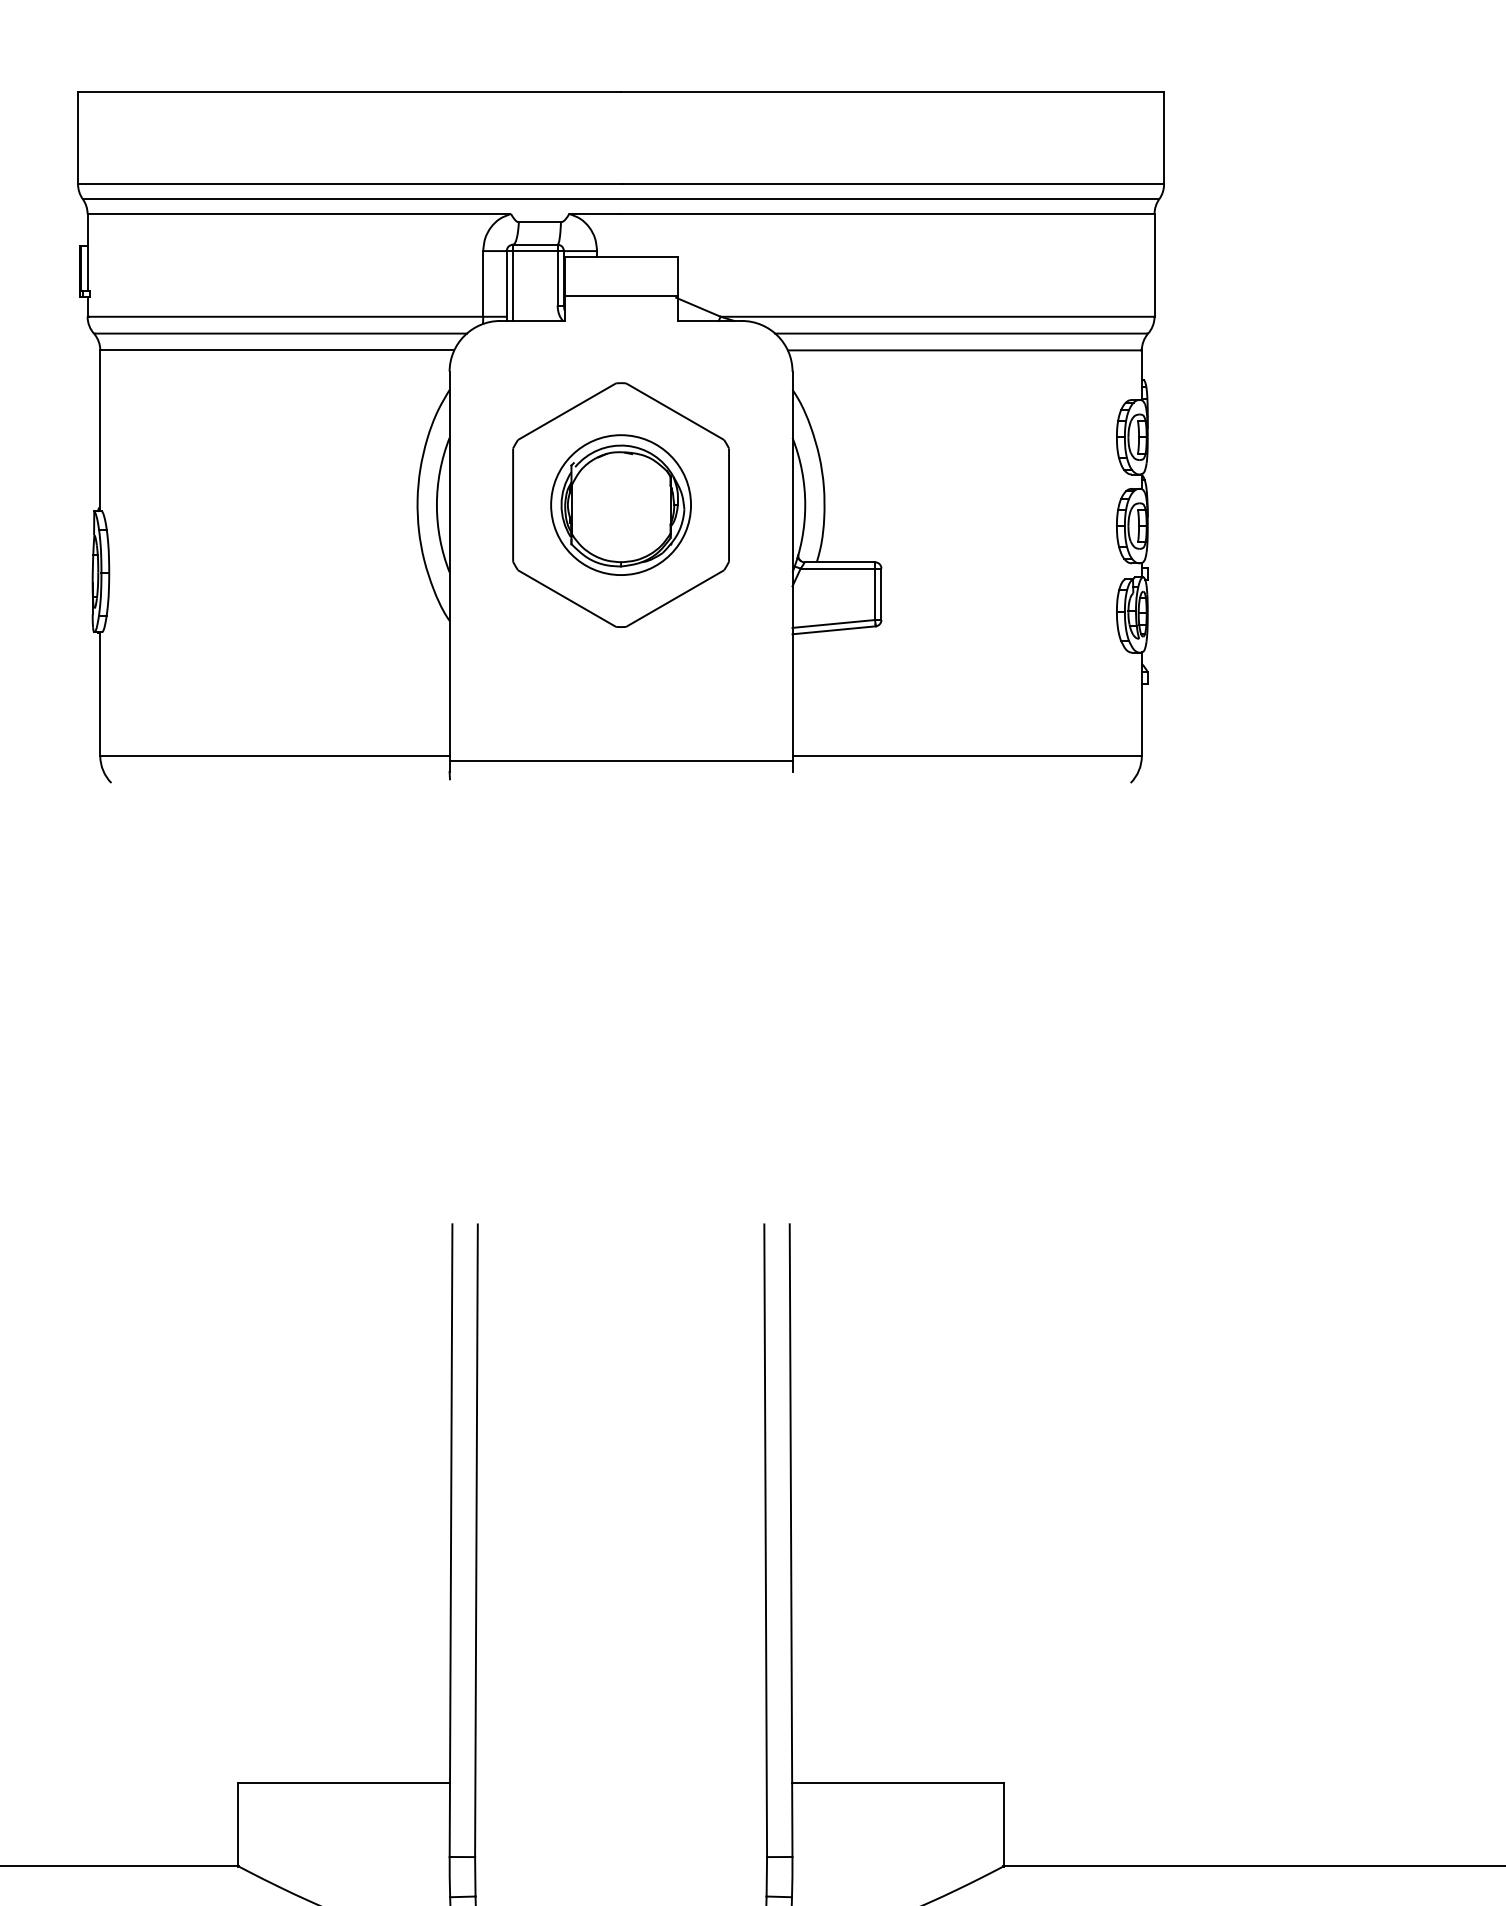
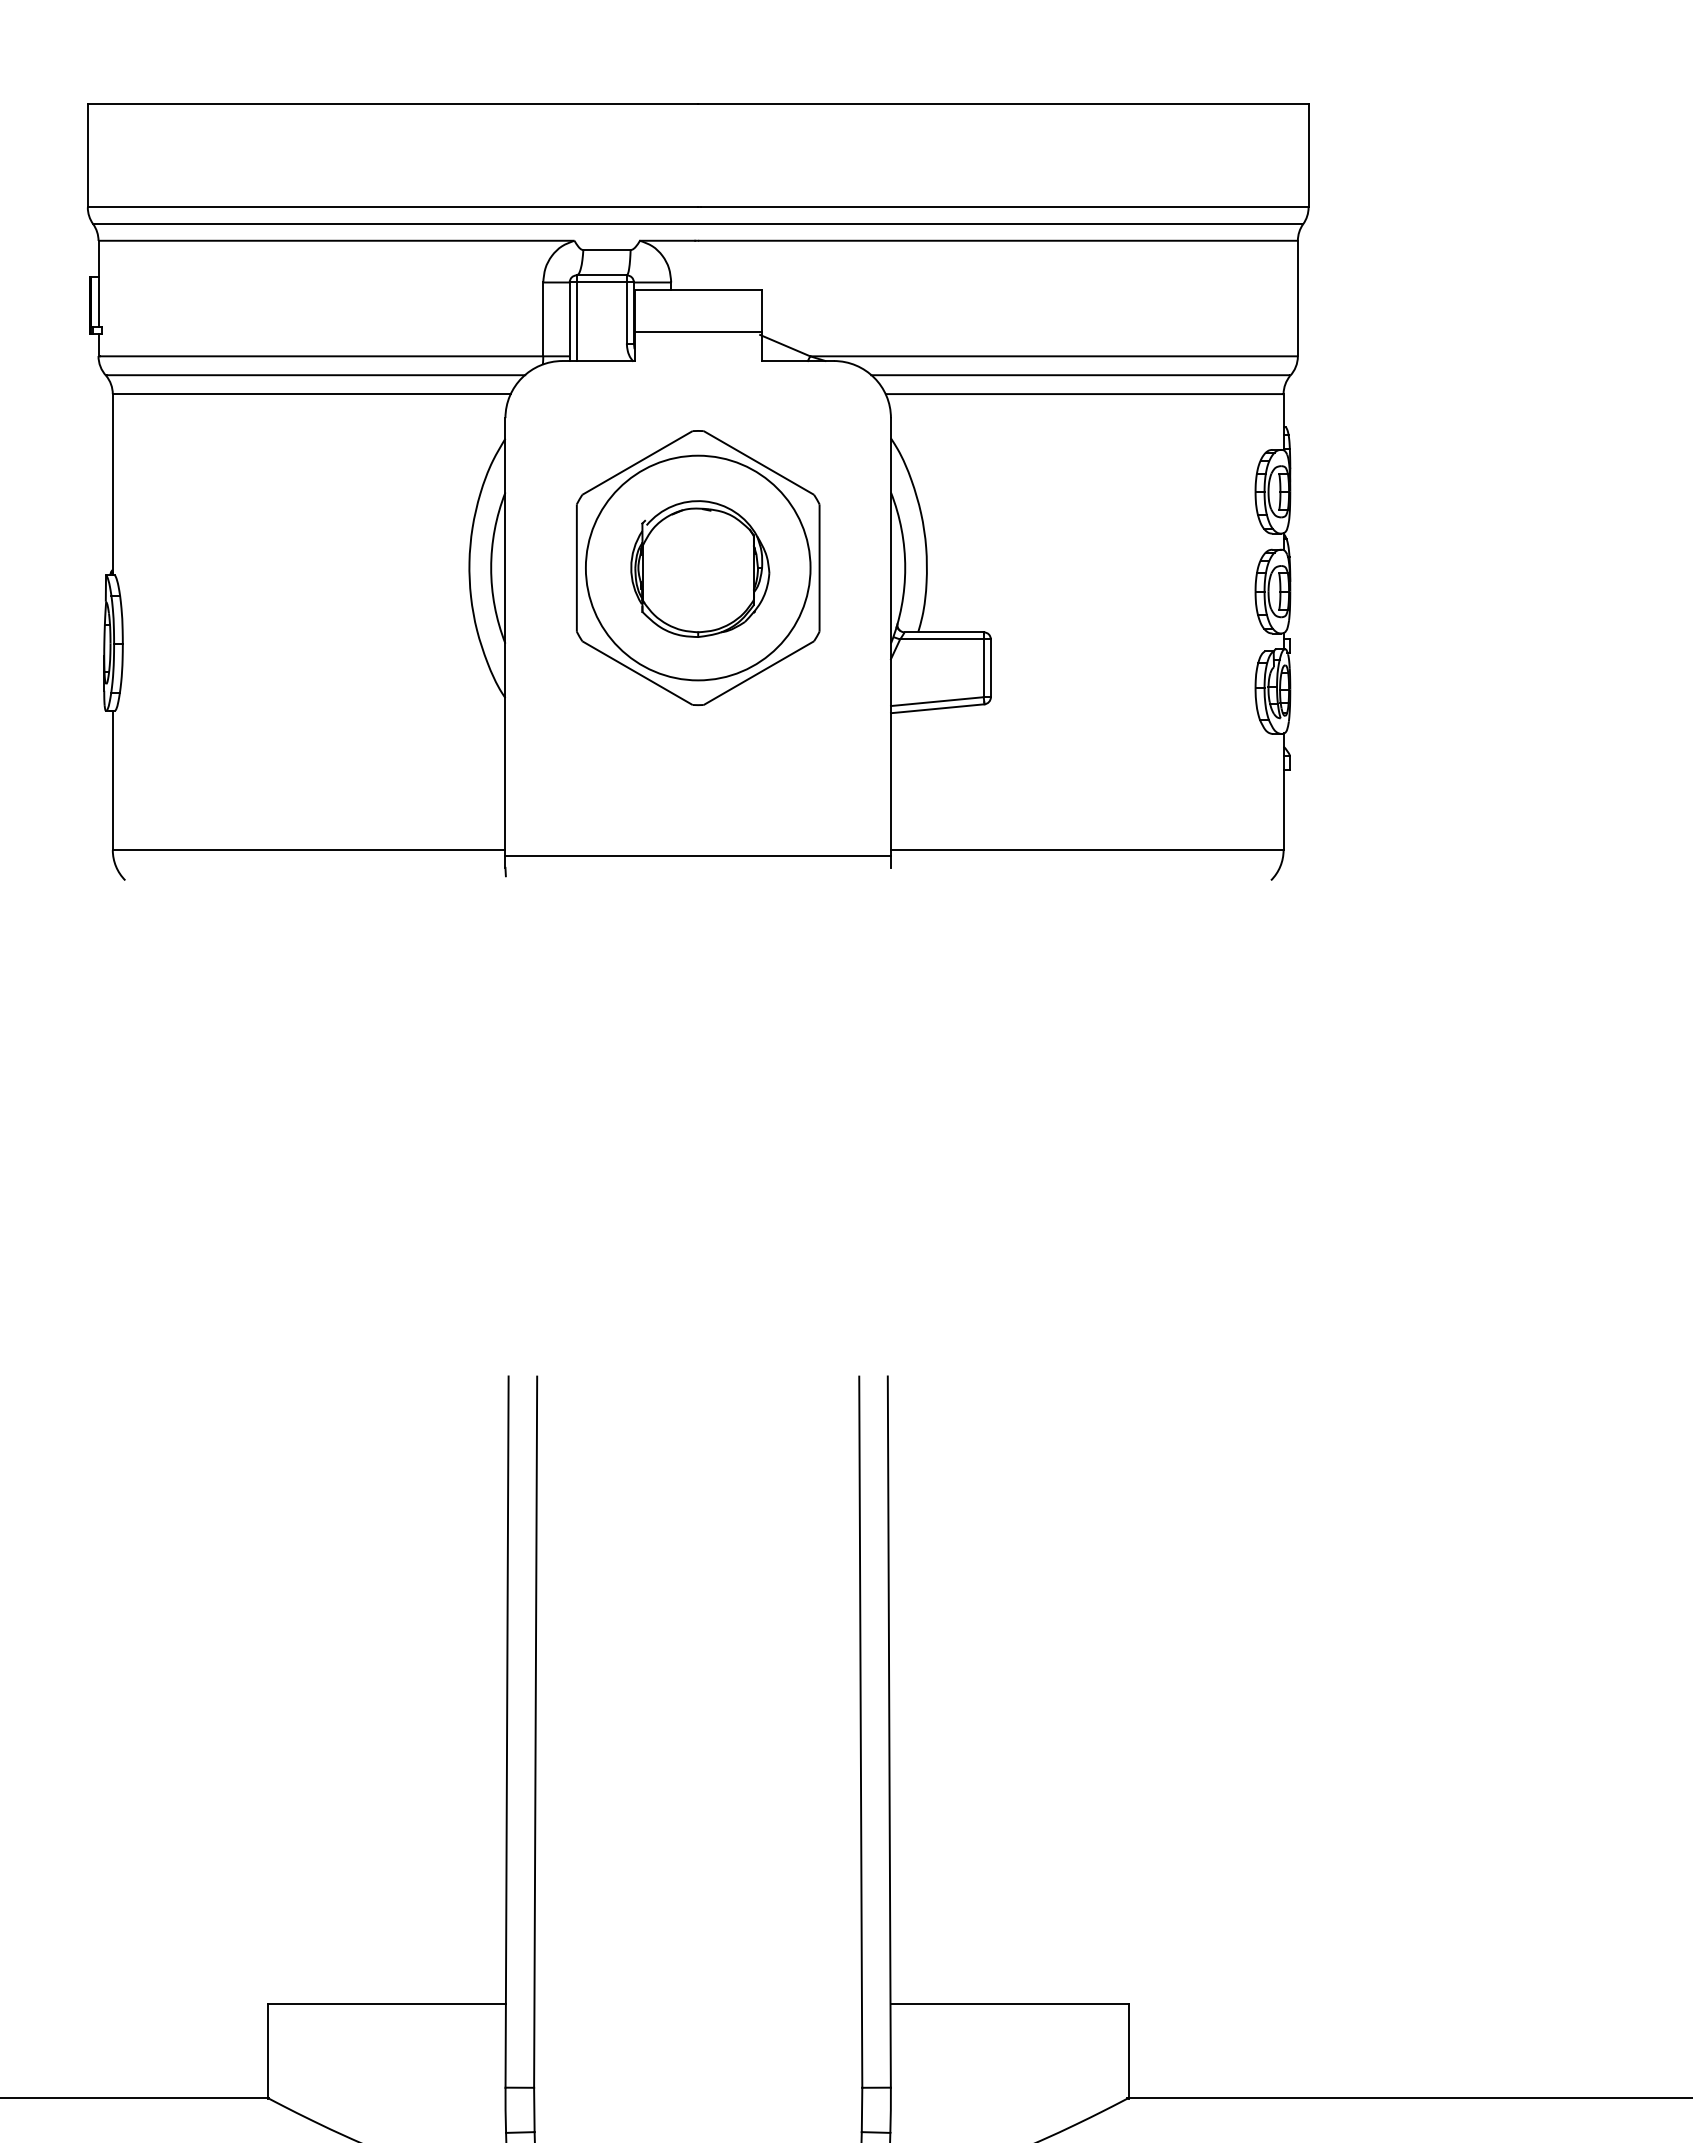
circle: (620, 504) -> (697, 567), size x1.43

